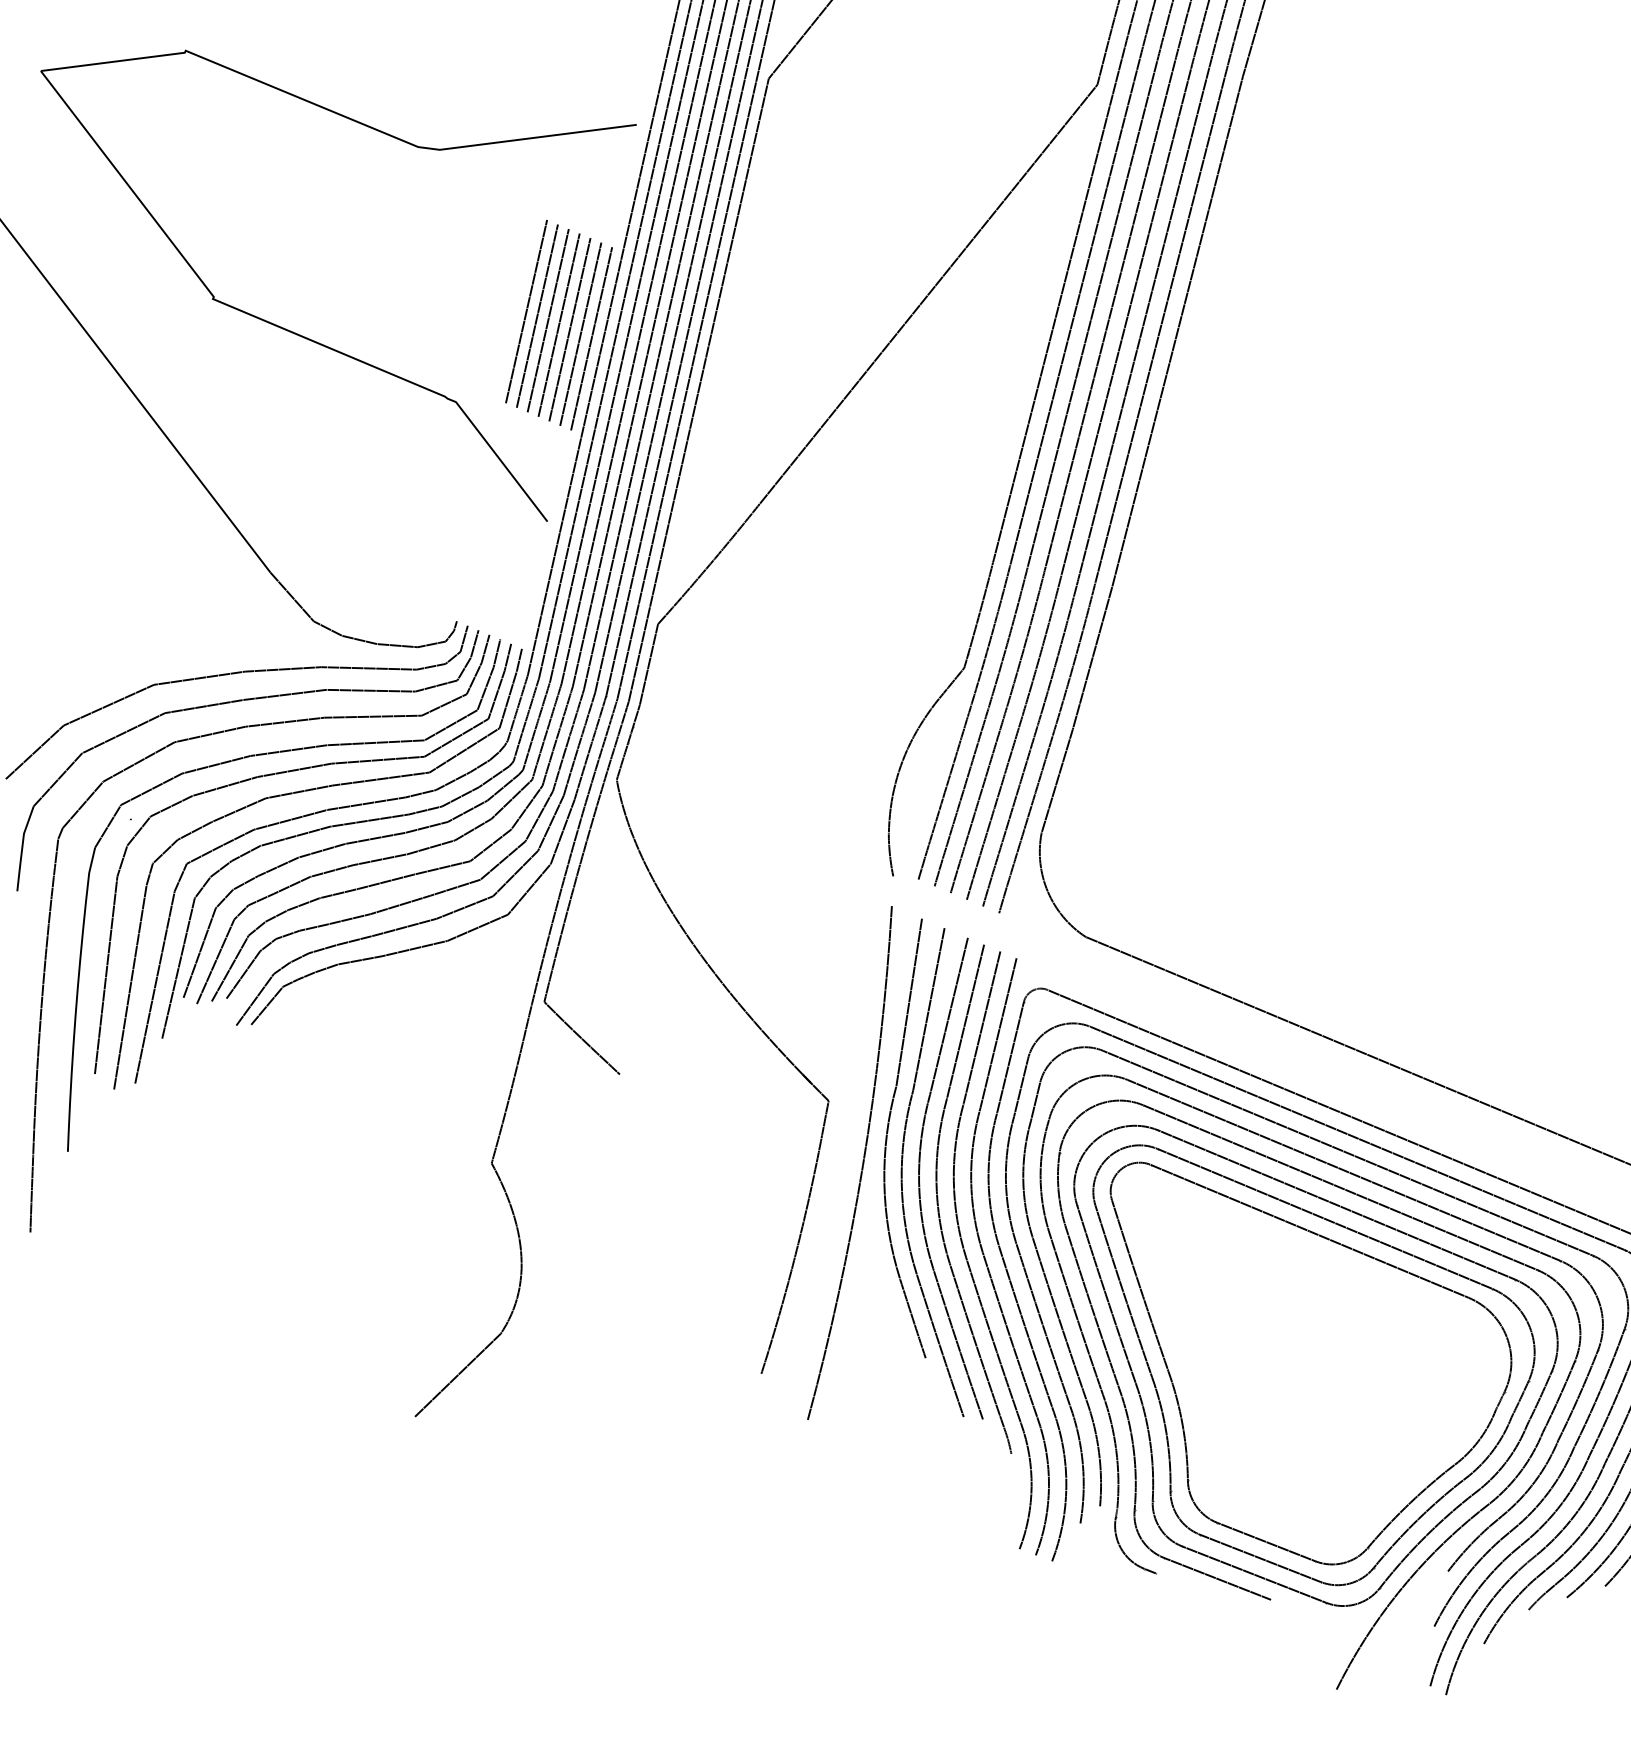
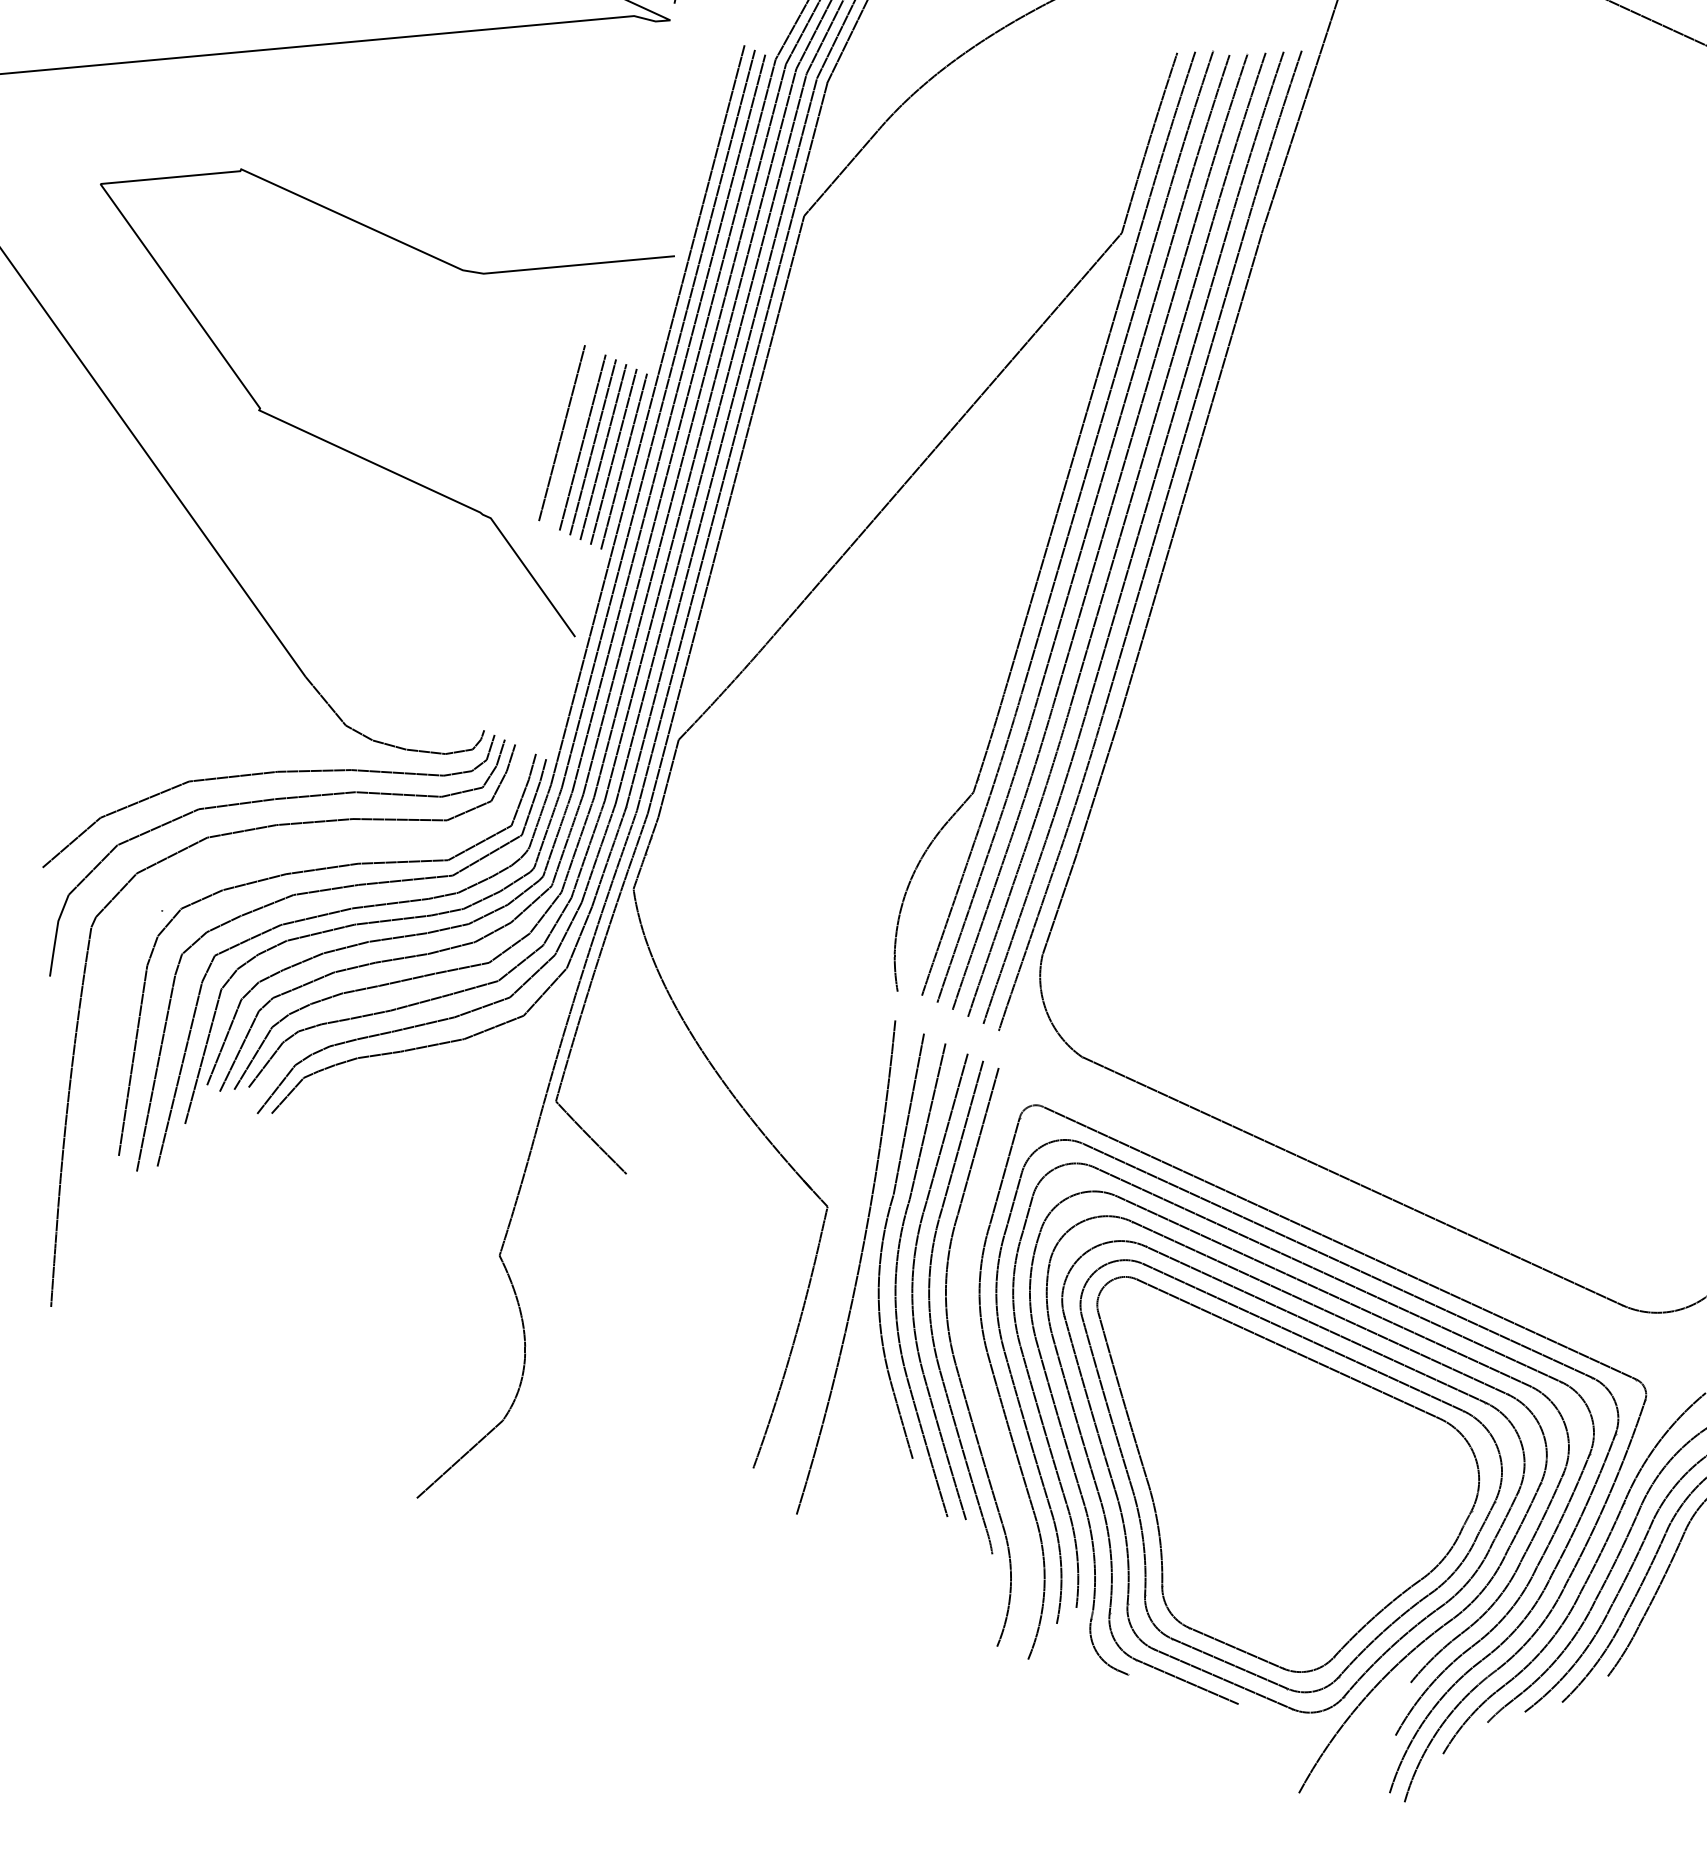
line: (537, 315) -> (572, 437), removed
part: (264, 755) -> (293, 853), removed
curve: (988, 1265) -> (976, 1371), removed

